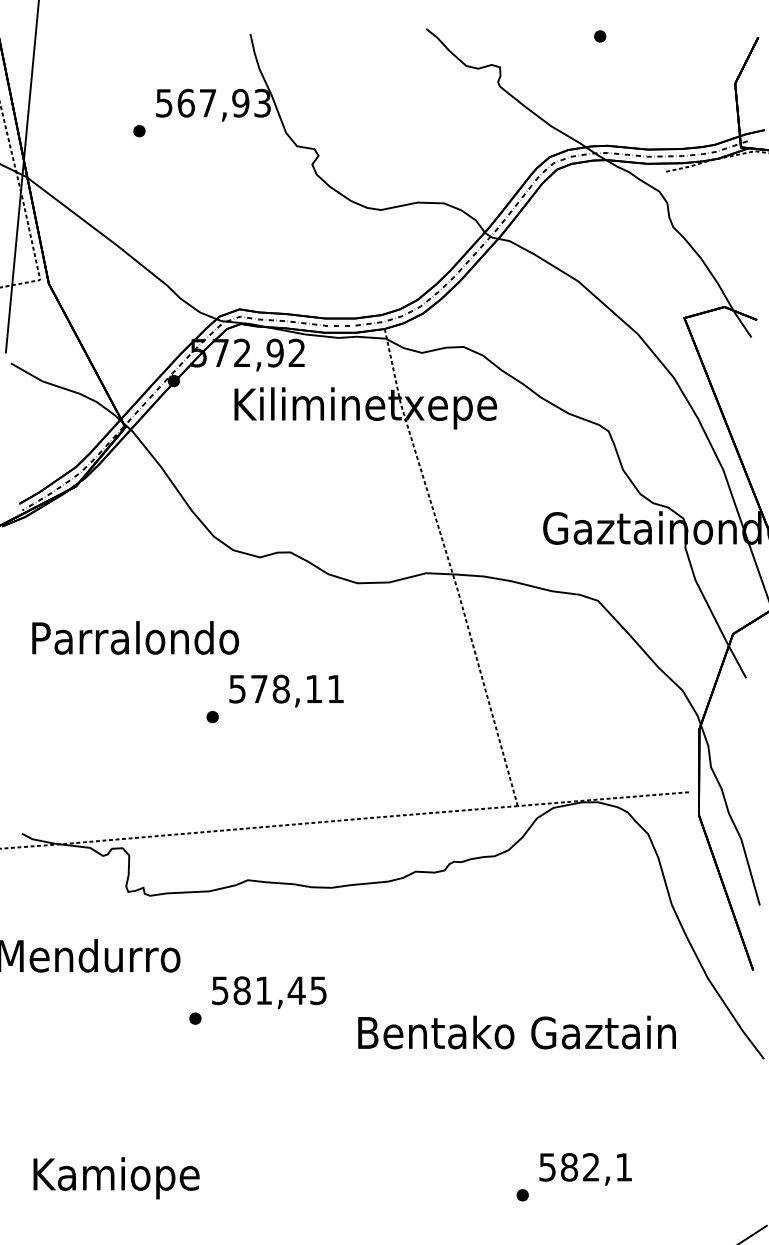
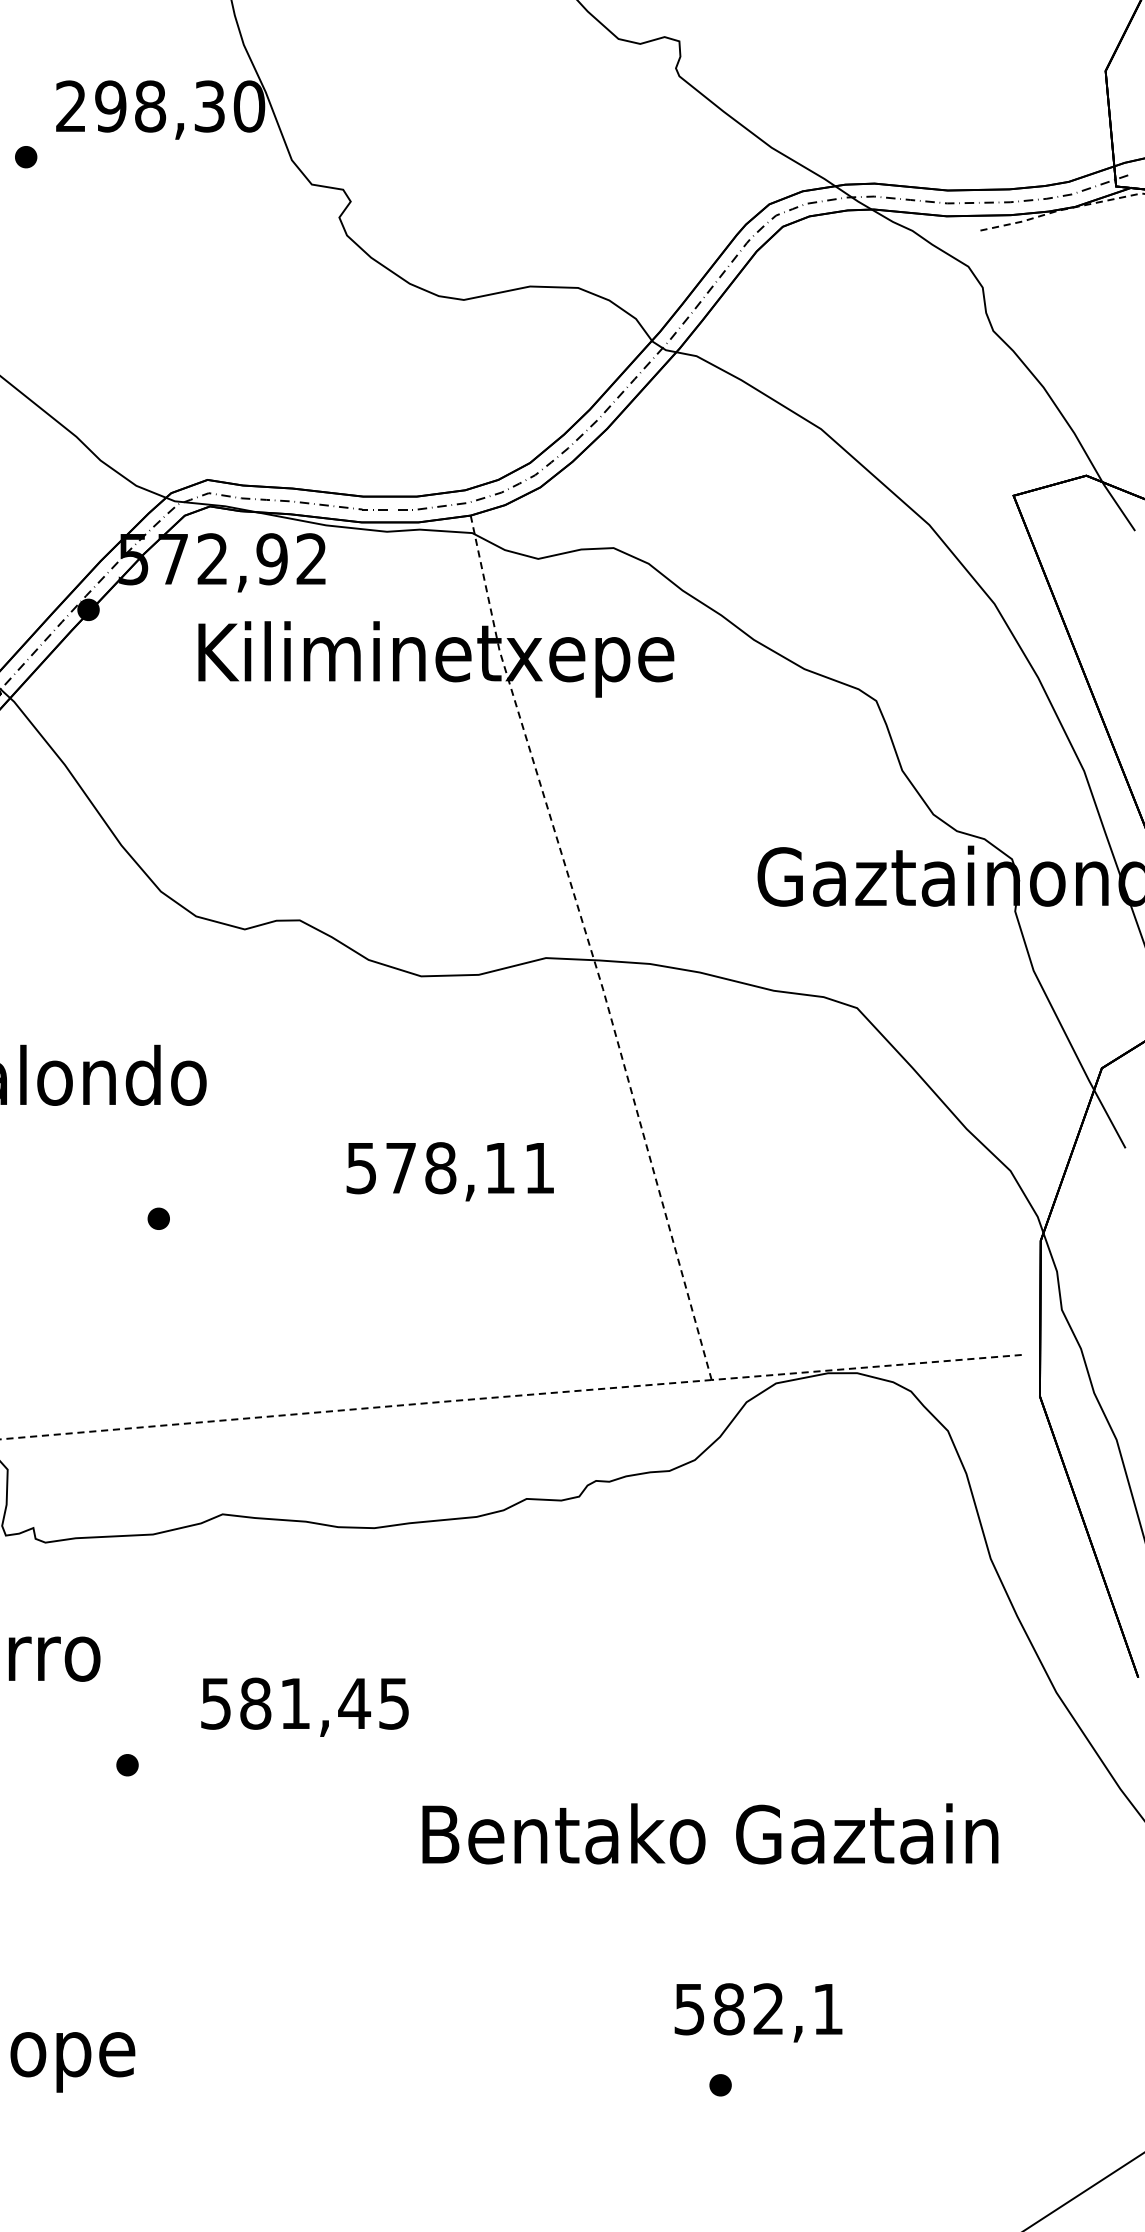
text: (213, 102) -> (160, 105), 567,93 -> 298,30
text: (286, 690) -> (450, 1170), moved
text: (269, 992) -> (305, 1706), moved
text: (516, 1032) -> (709, 1833), moved
text: (585, 1169) -> (758, 2013), moved

